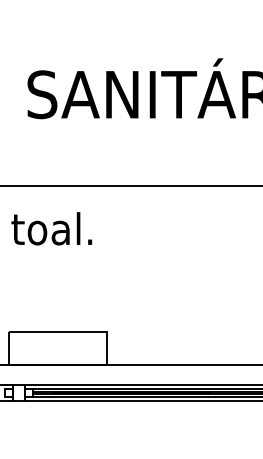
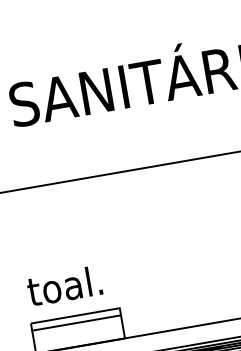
text: (51, 228) -> (64, 285), moved
line: (57, 339) -> (76, 322), added

